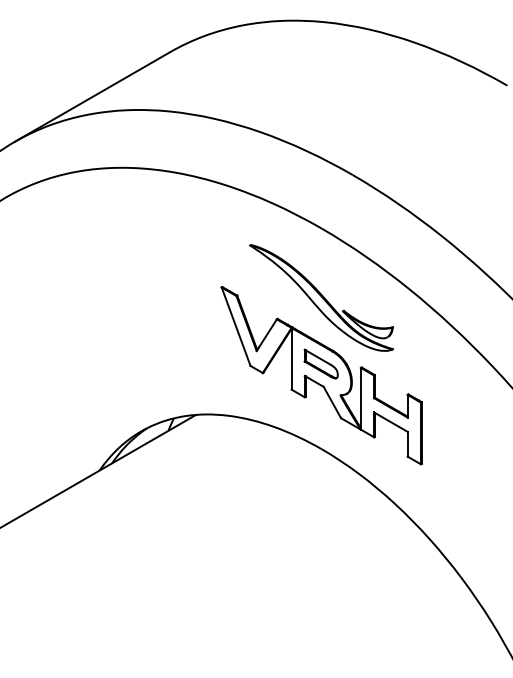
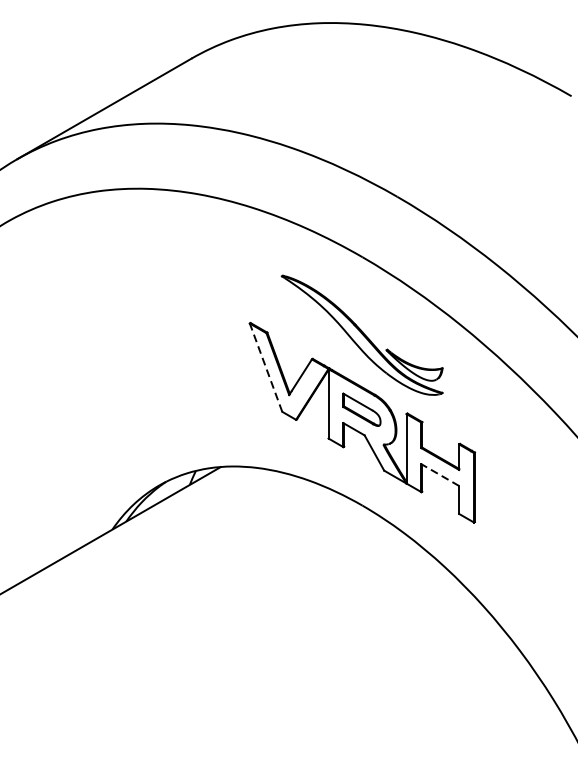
line: (236, 326) -> (266, 367), solid -> dashed
line: (390, 422) -> (439, 475), solid -> dashed

